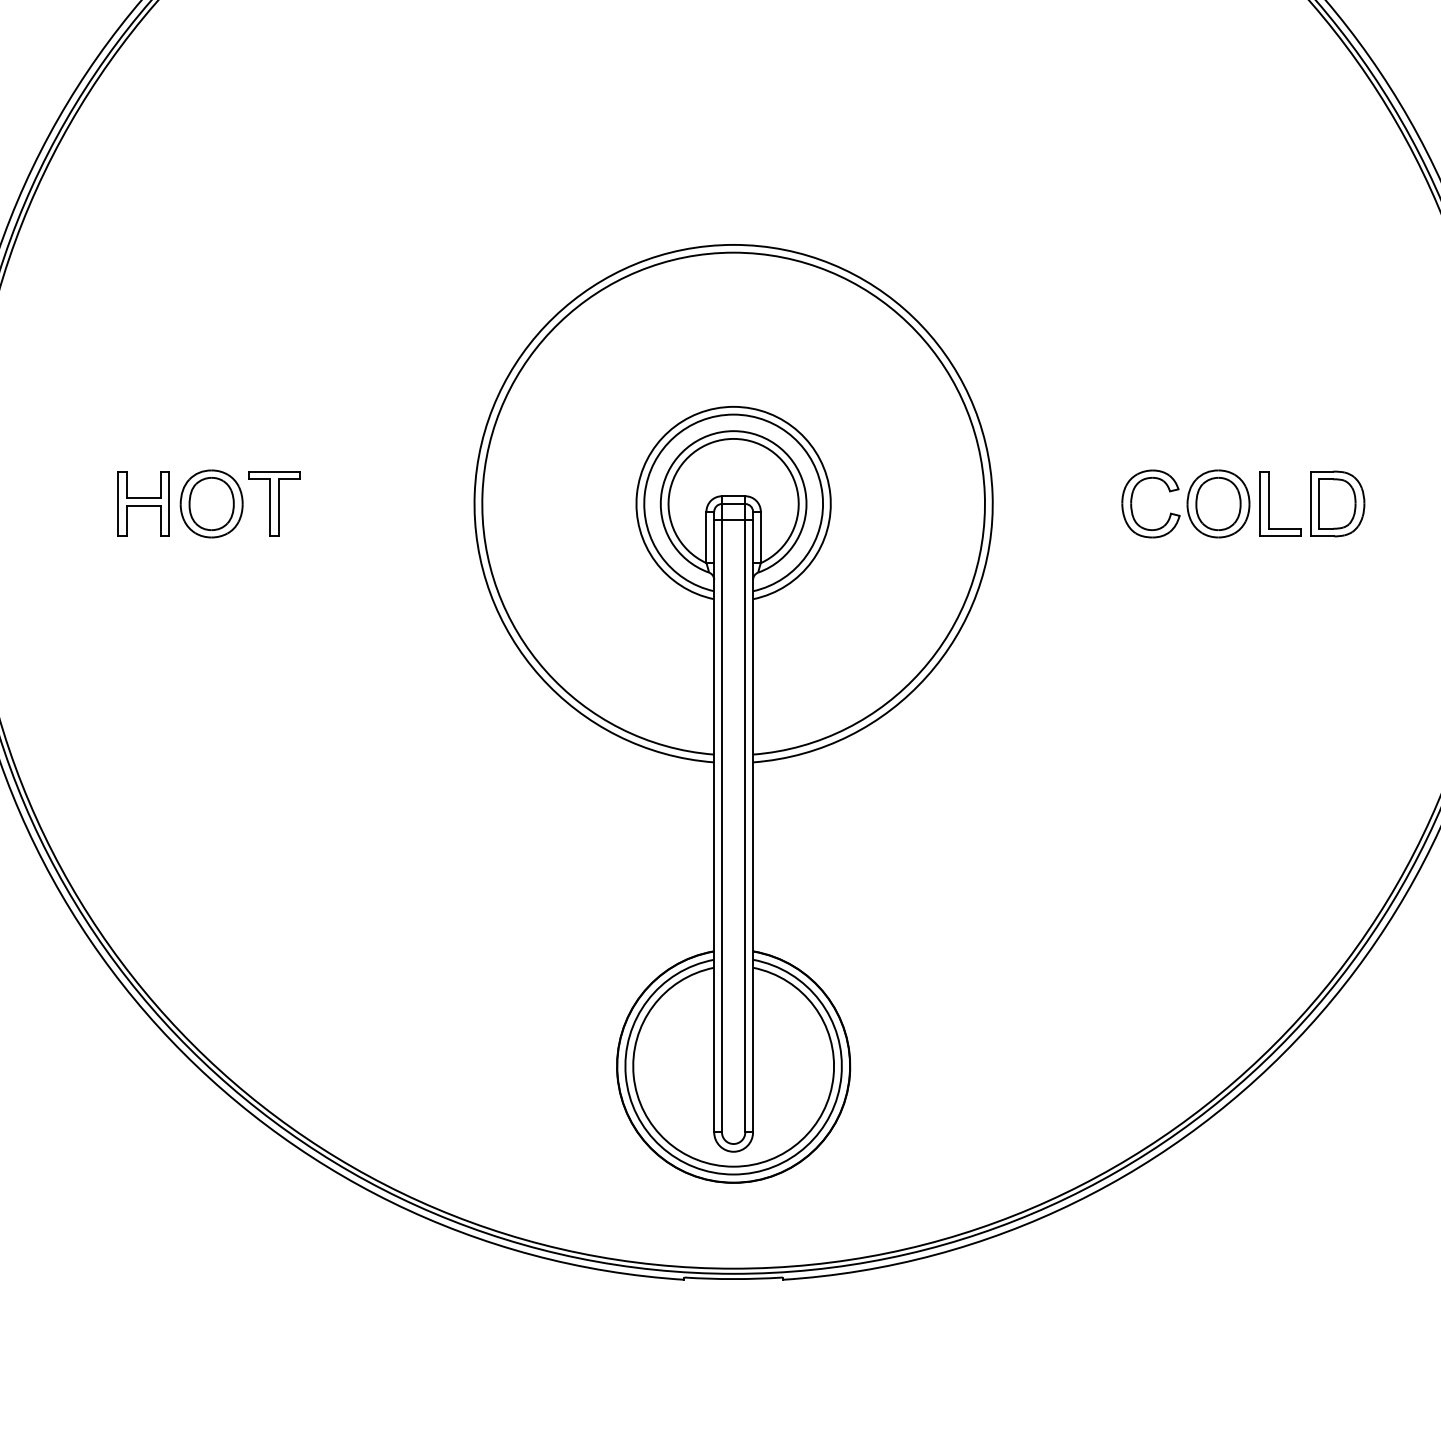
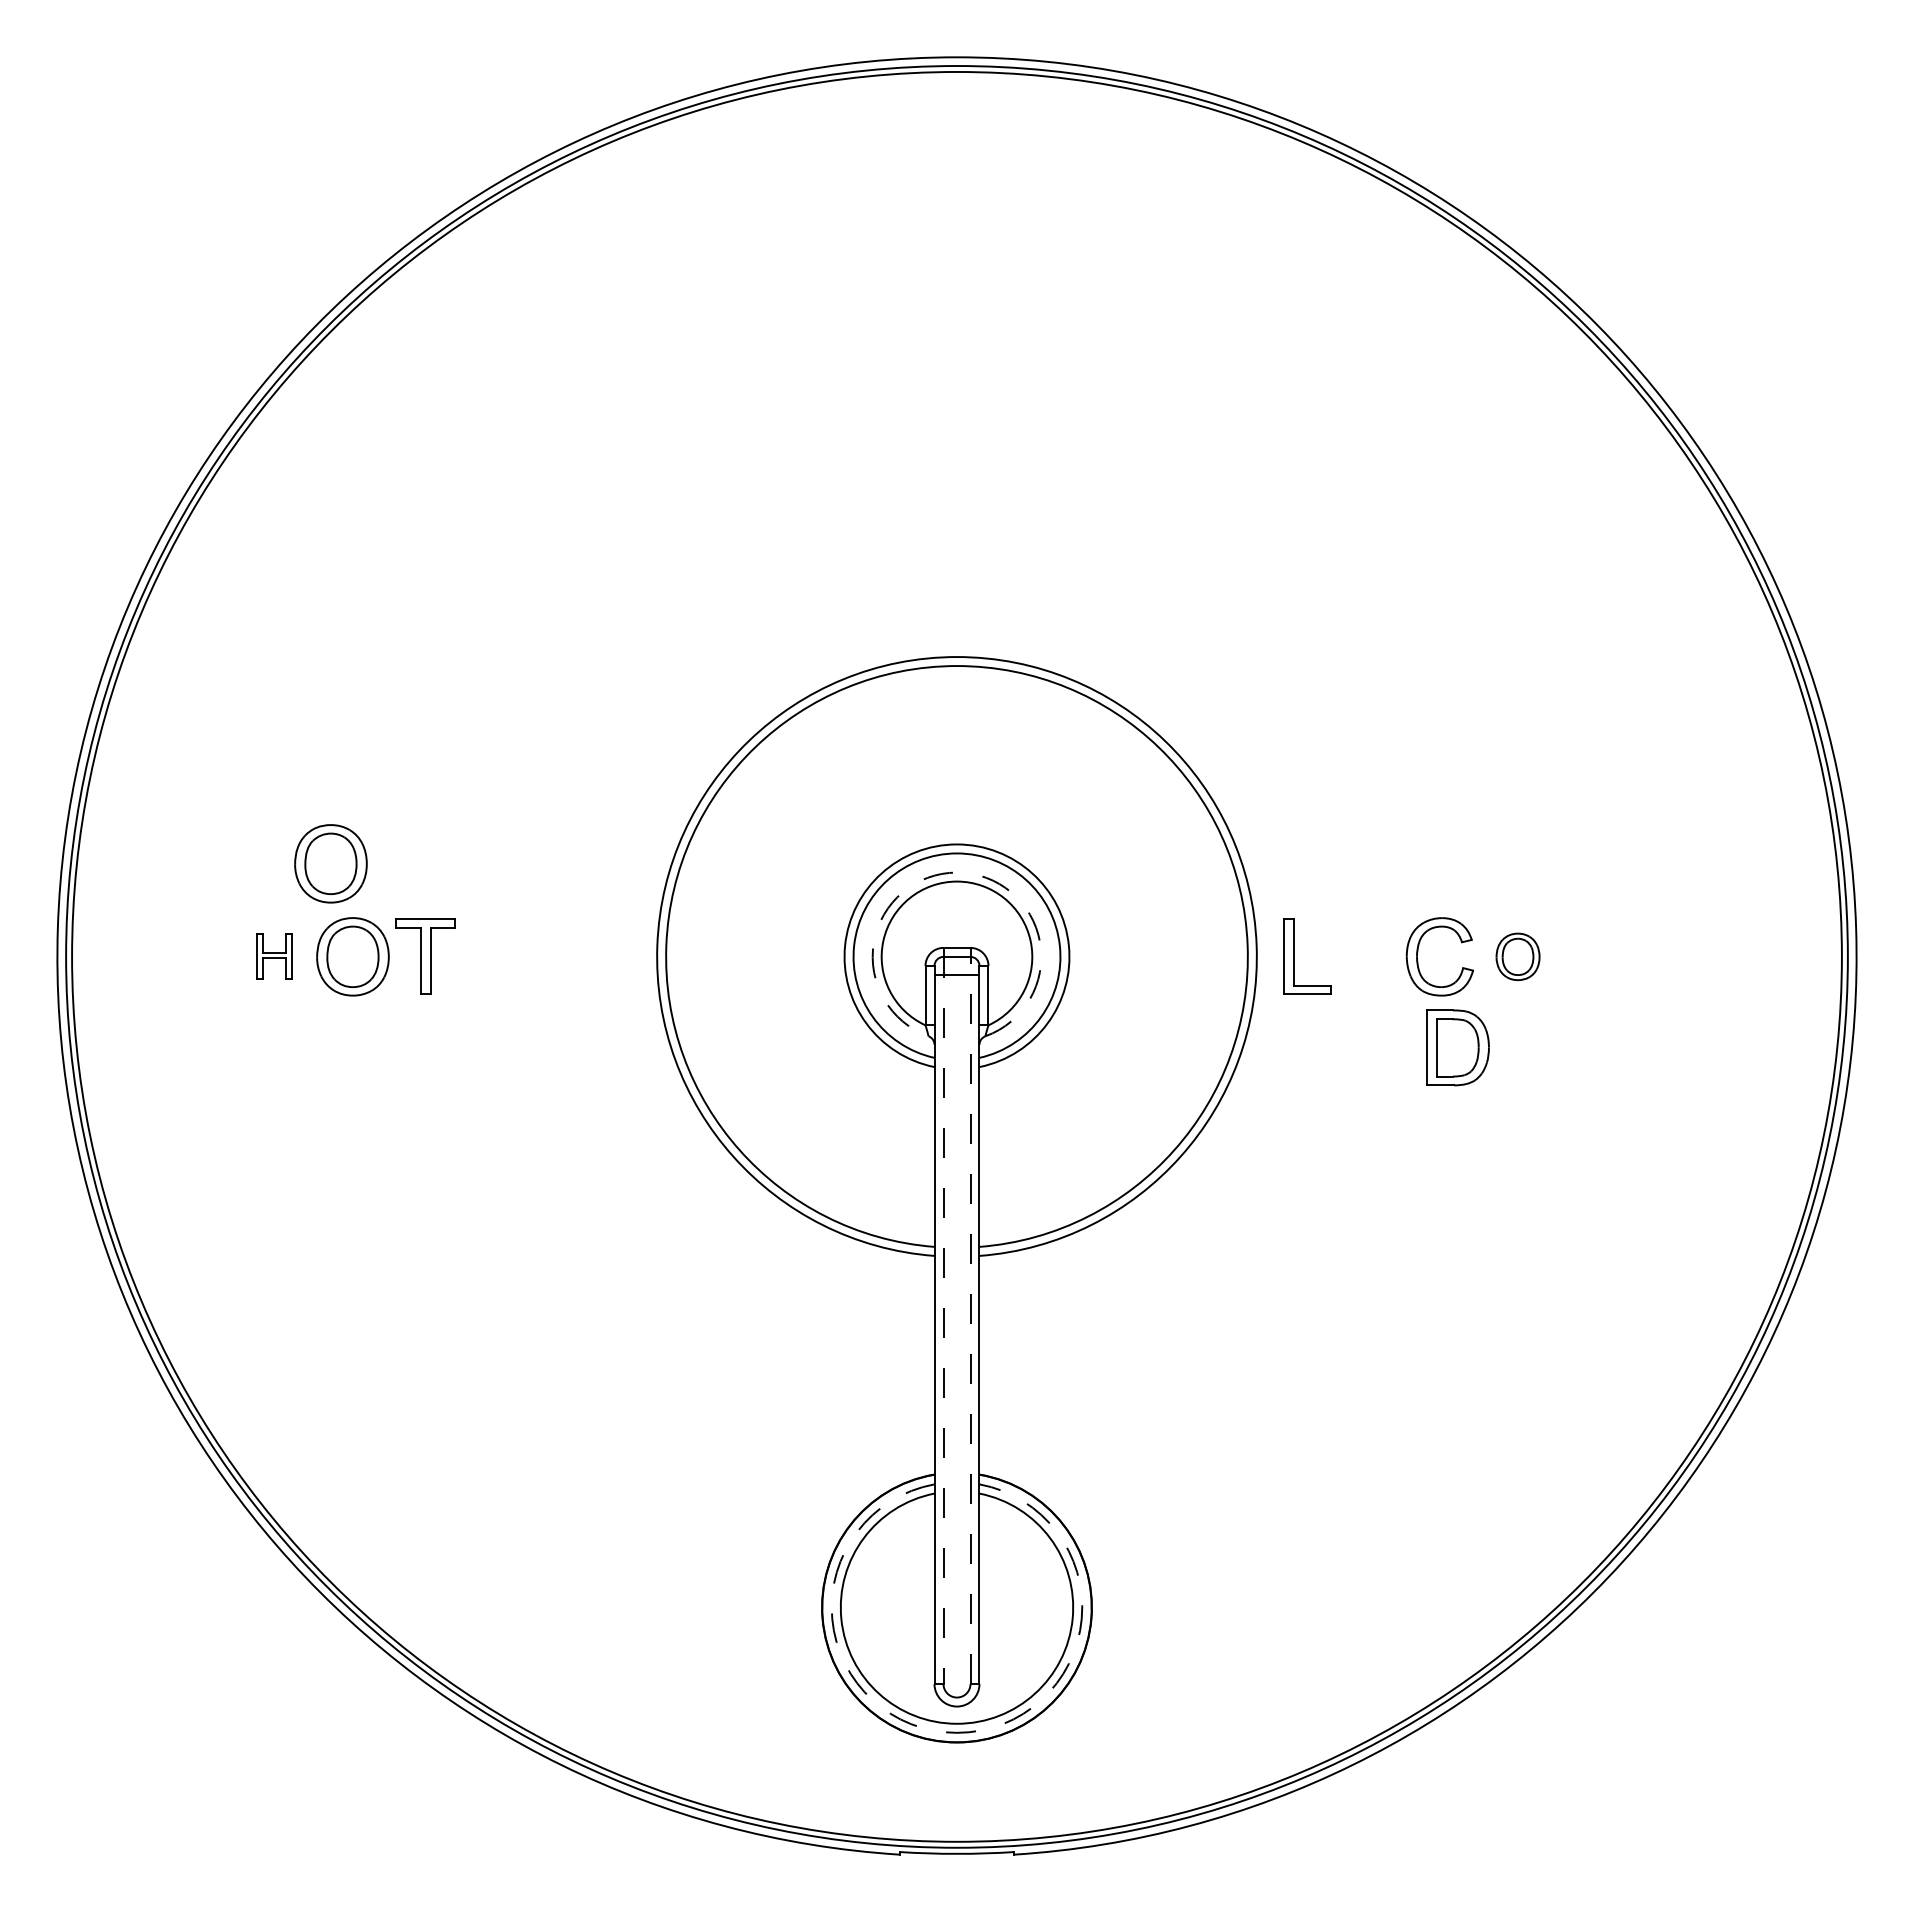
part: (192, 423) -> (330, 863), added
arc: (734, 431) -> (957, 872), solid -> dashed
part: (143, 503) -> (274, 956), size x0.6
part: (1217, 503) -> (1517, 956), size x0.6
part: (1268, 503) -> (1294, 956), moved
part: (1337, 503) -> (1457, 1047), moved
line: (745, 813) -> (970, 1315), solid -> dashed
line: (721, 814) -> (943, 1316), solid -> dashed
arc: (734, 1174) -> (957, 1732), solid -> dashed

